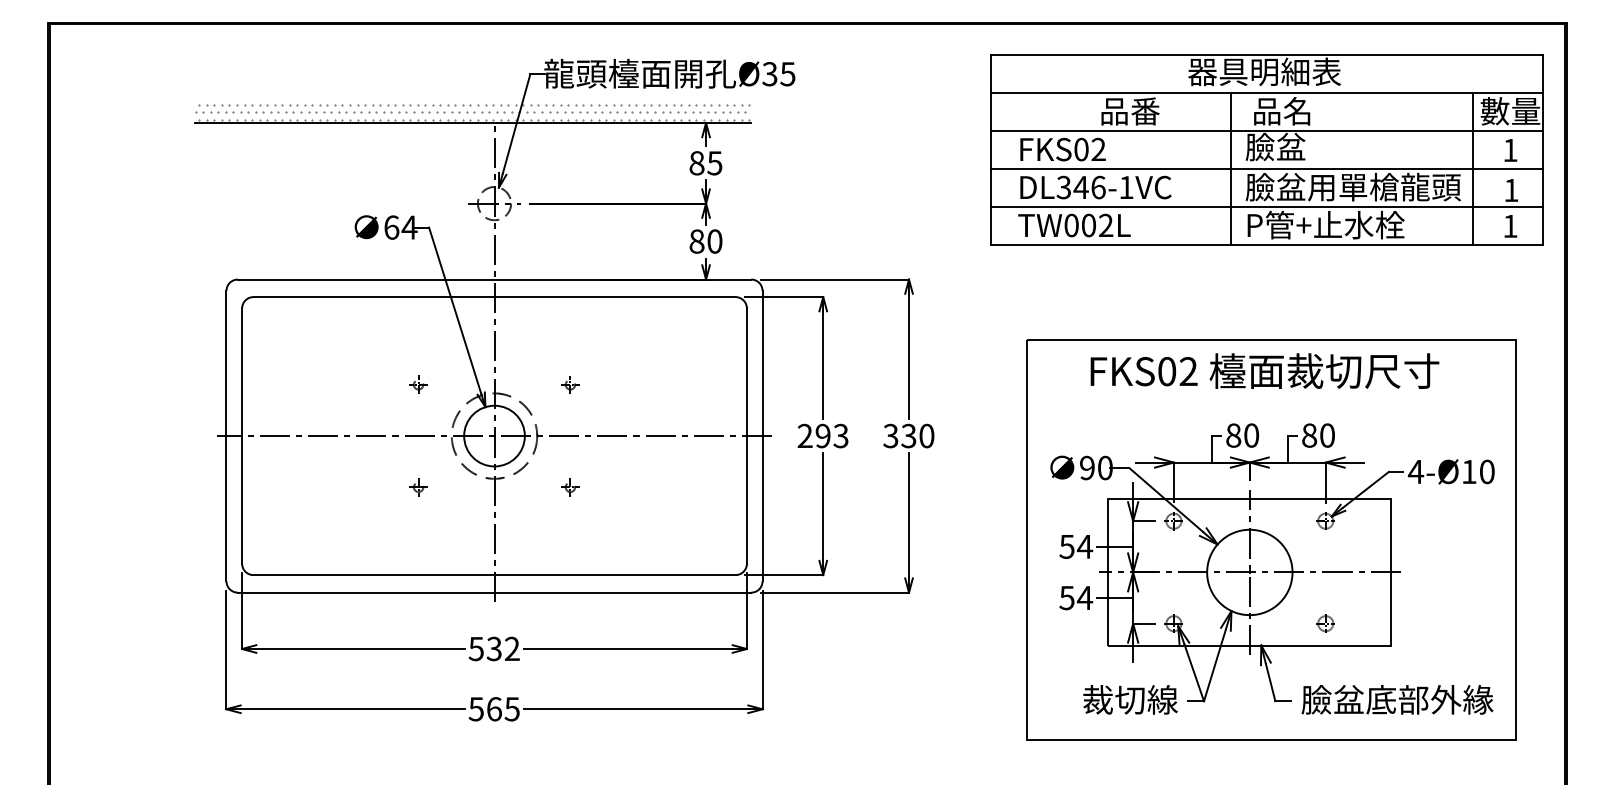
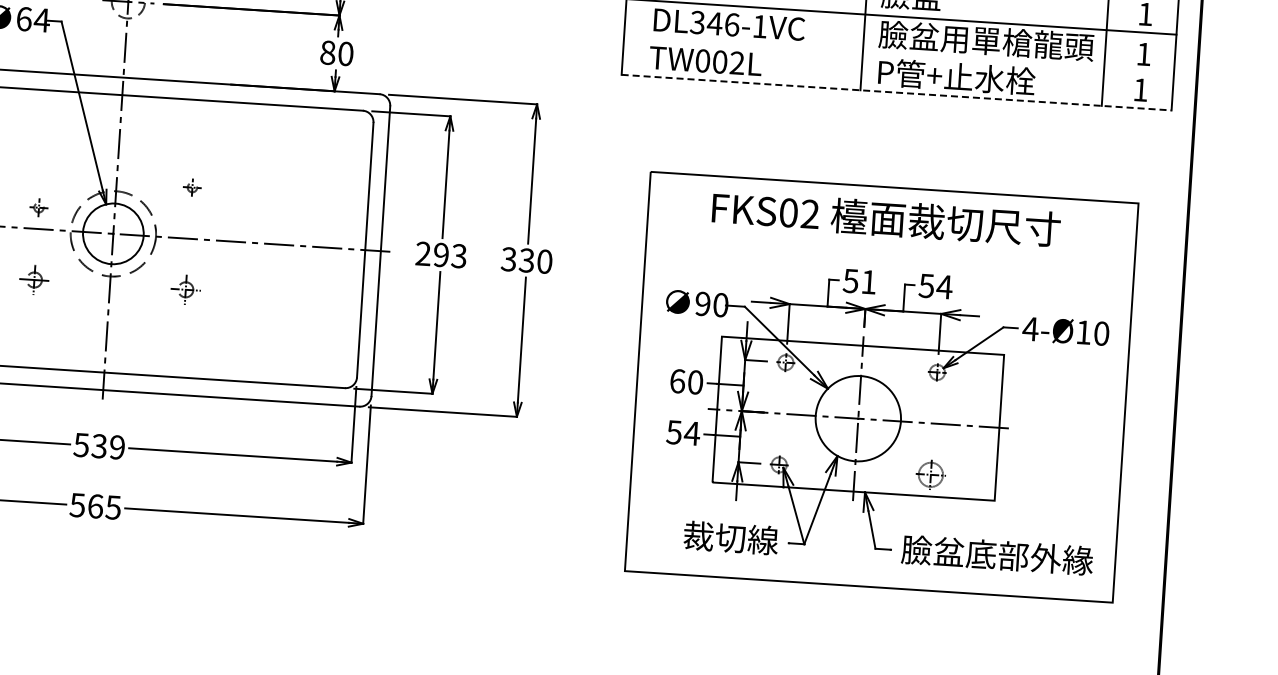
line: (1266, 206) -> (898, 54), removed
line: (1267, 244) -> (897, 92), solid -> dashed
part: (418, 384) -> (38, 207), moved
text: (1242, 435) -> (859, 281), 80 -> 51
text: (1318, 435) -> (935, 286), 80 -> 54
part: (418, 487) -> (34, 280), size x1.6
part: (570, 487) -> (185, 290), size x1.6
text: (1076, 546) -> (687, 381), 54 -> 60
part: (1325, 623) -> (930, 474), size x1.6
text: (512, 649) -> (117, 447), 532 -> 539

